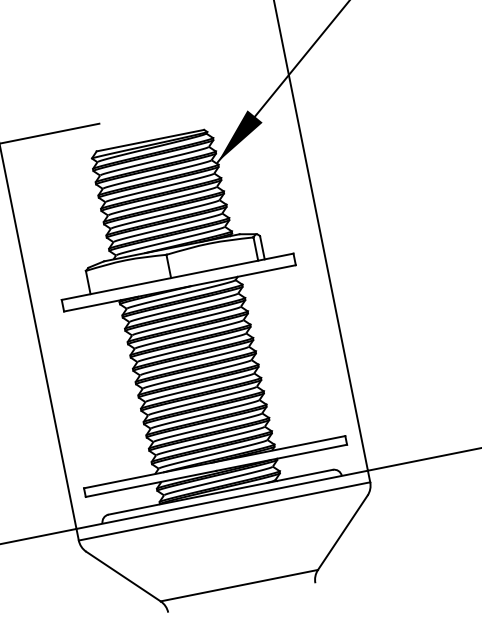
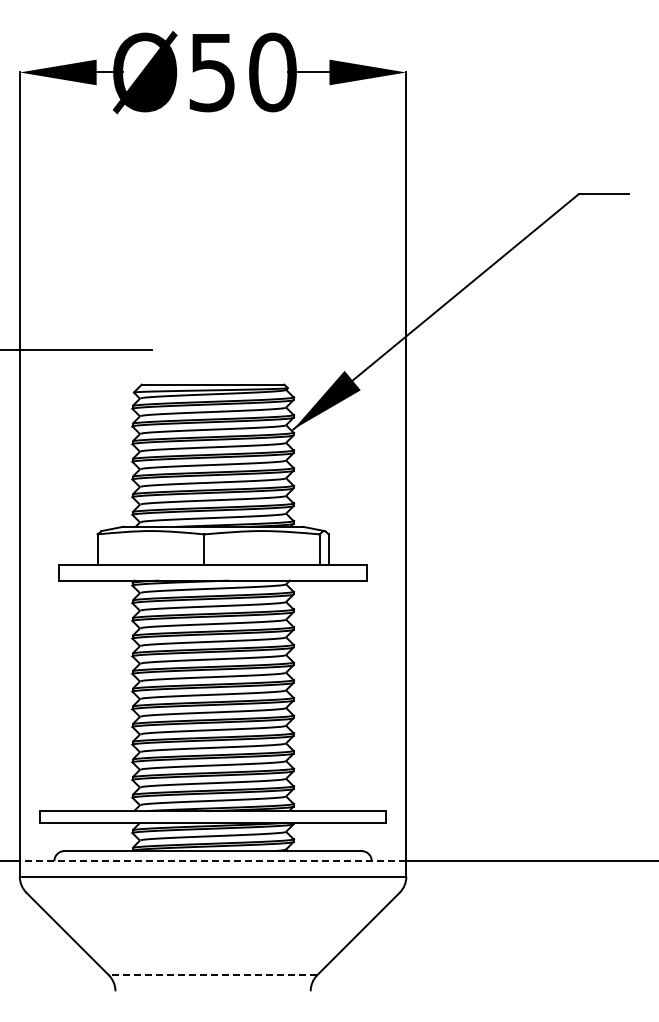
line: (221, 500) -> (212, 861), solid -> dashed
line: (239, 586) -> (212, 975), solid -> dashed

